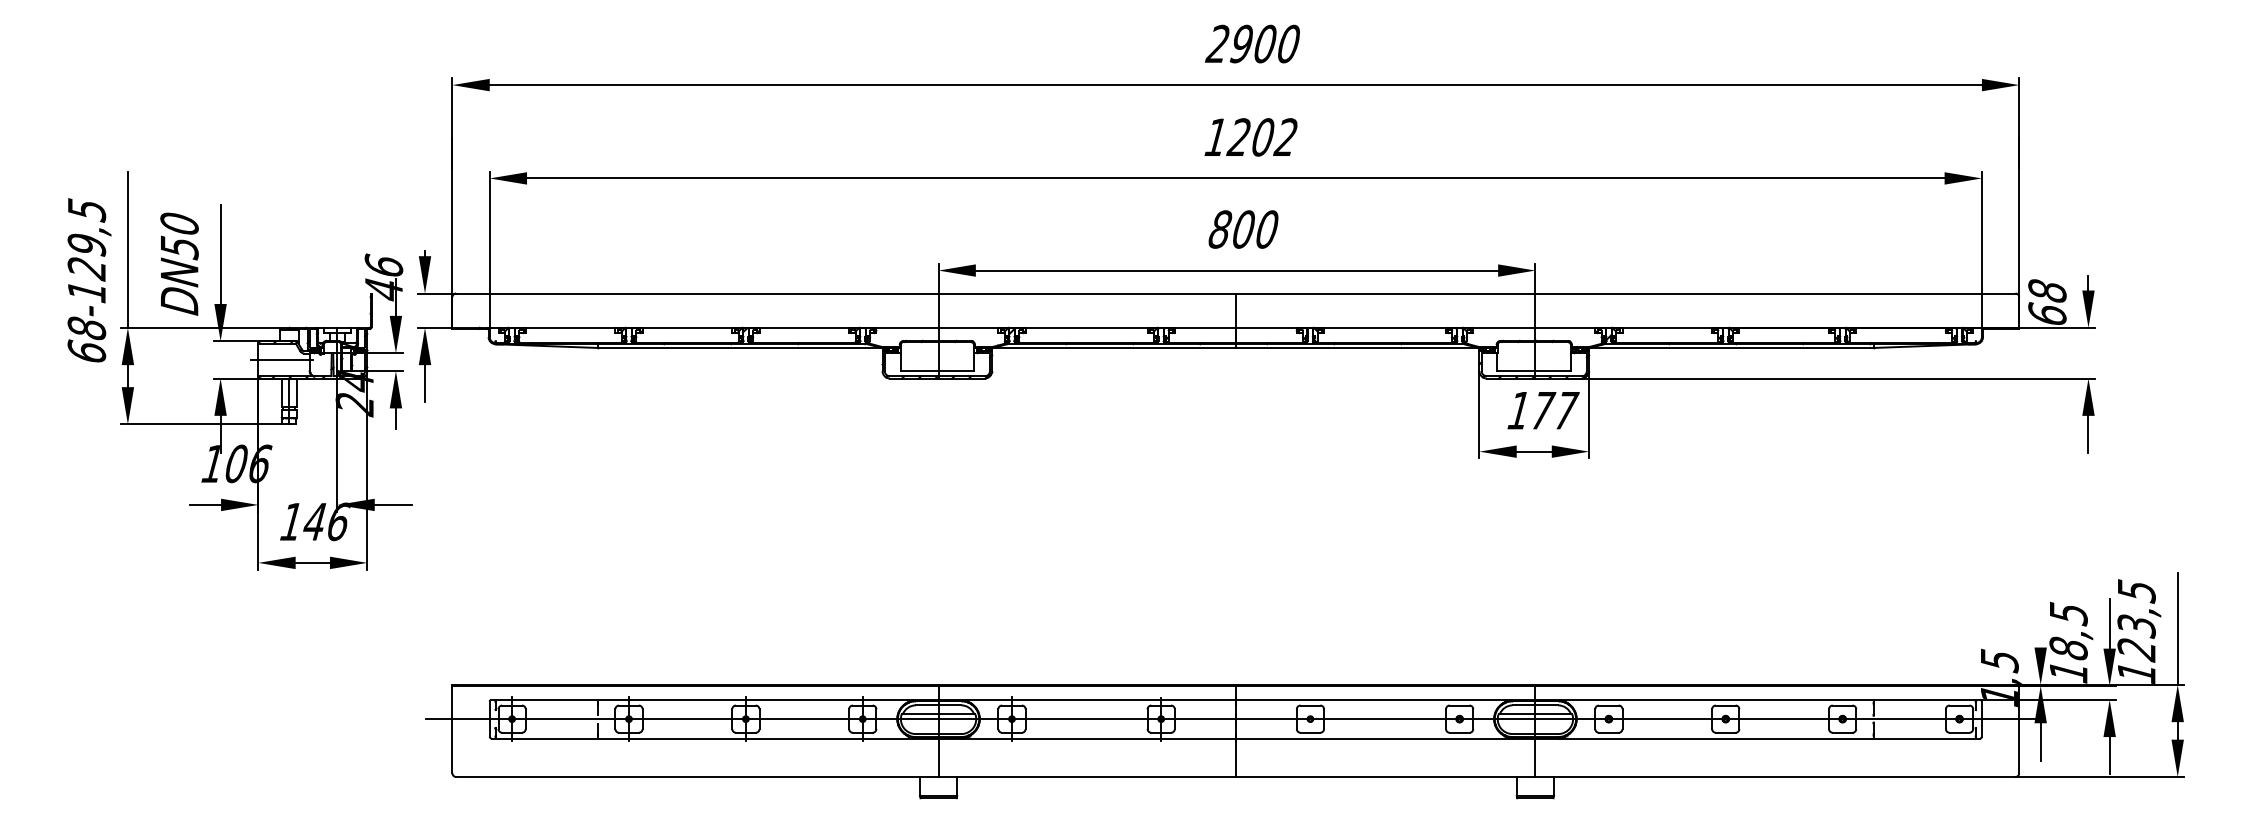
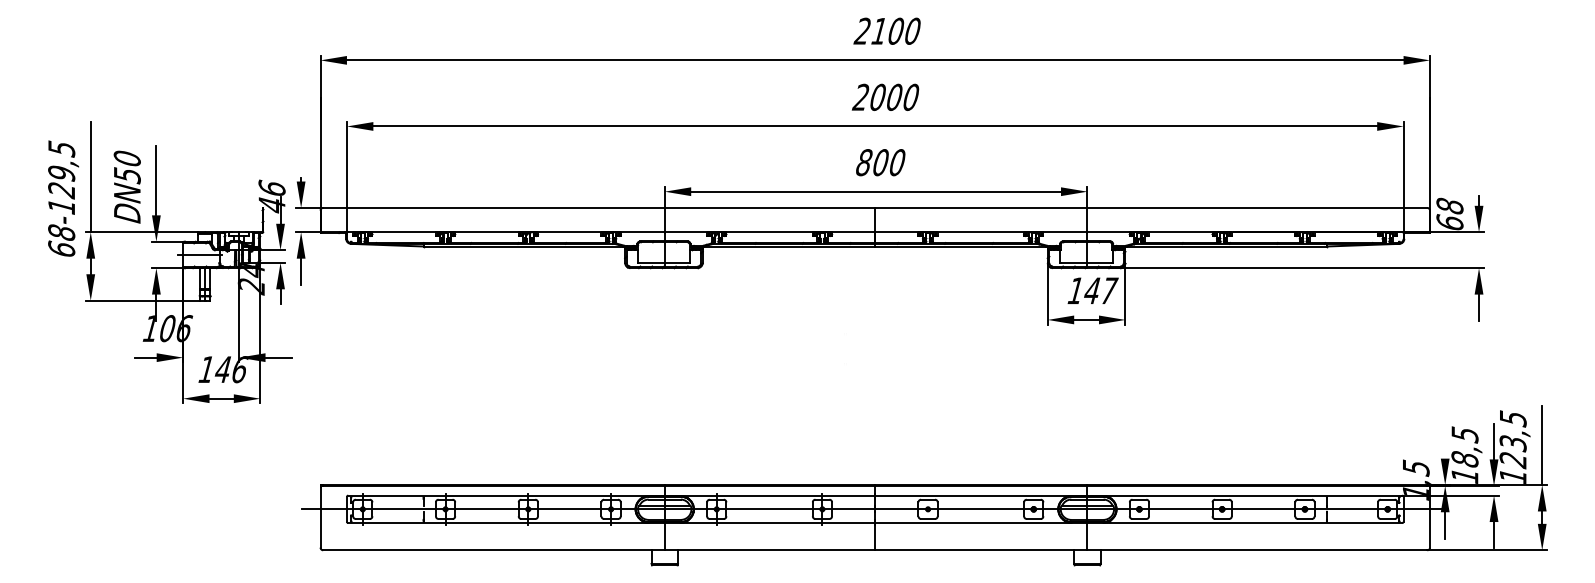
text: (1240, 43) -> (878, 30), 2900 -> 2100
text: (1249, 137) -> (884, 97), 1202 -> 2000
text: (1543, 410) -> (1093, 290), 177 -> 147

